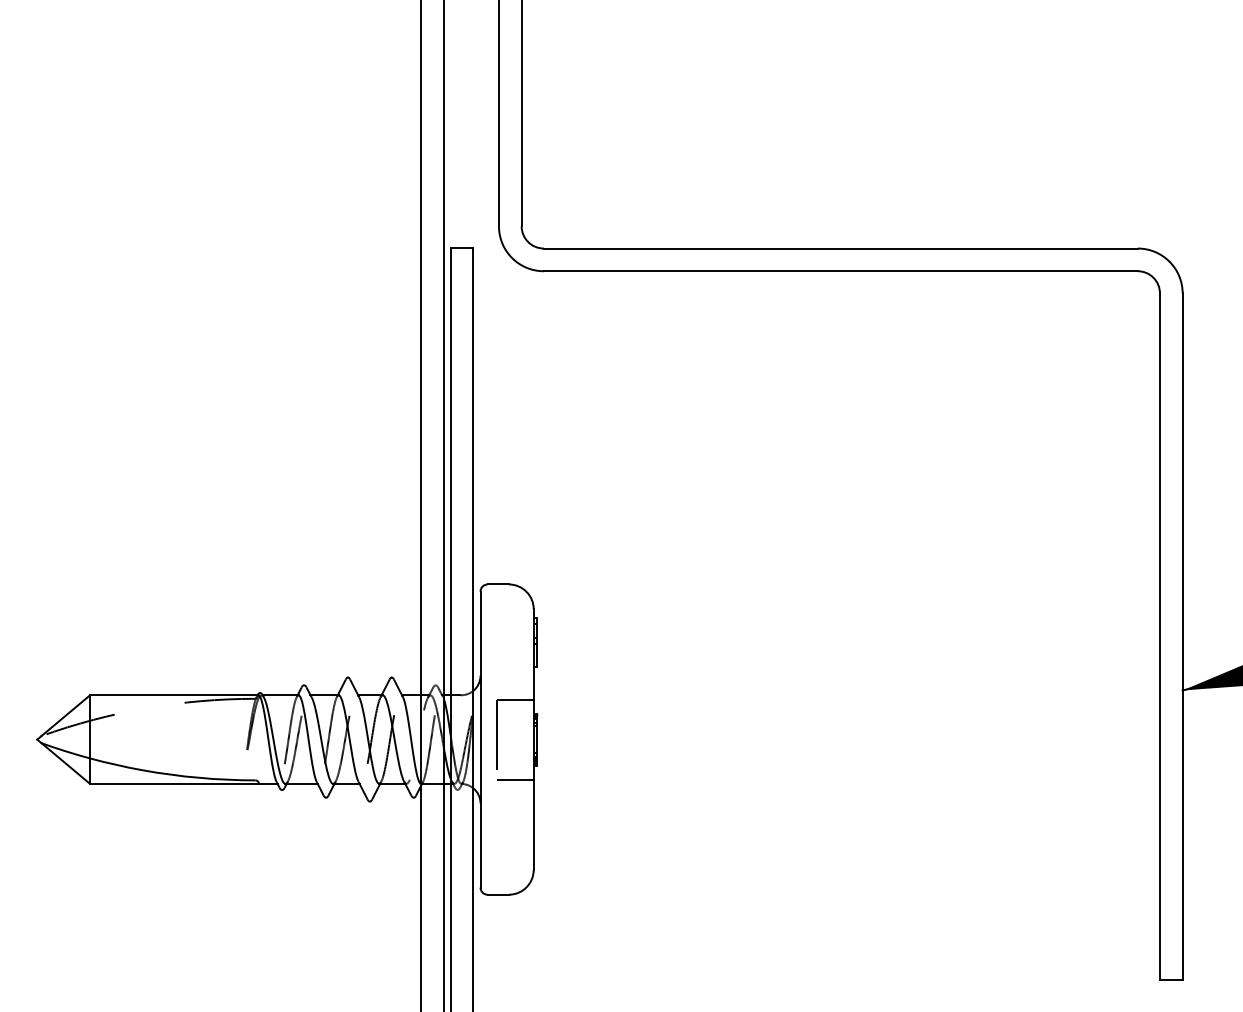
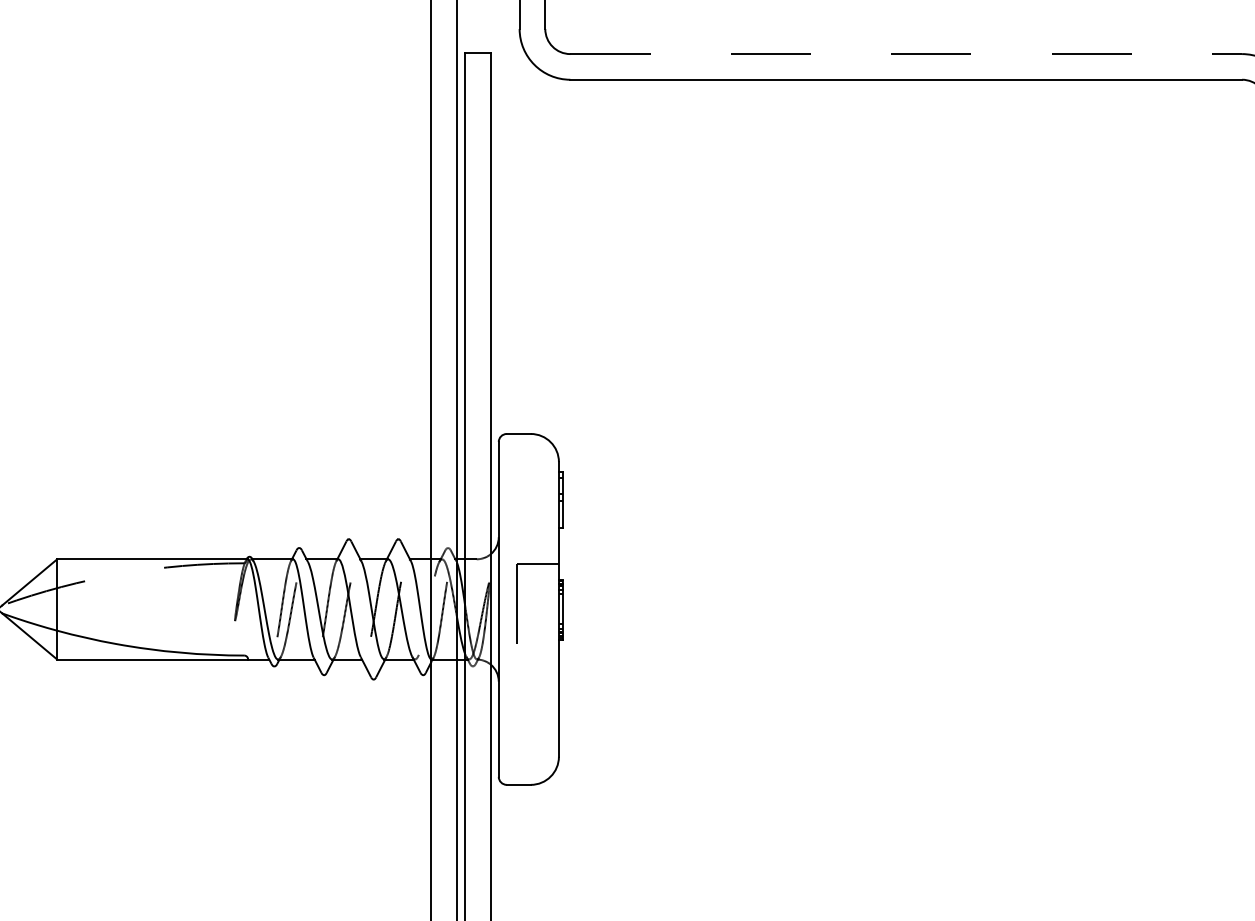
line: (840, 248) -> (905, 54), solid -> dashed
line: (514, 779) -> (537, 654), removed

